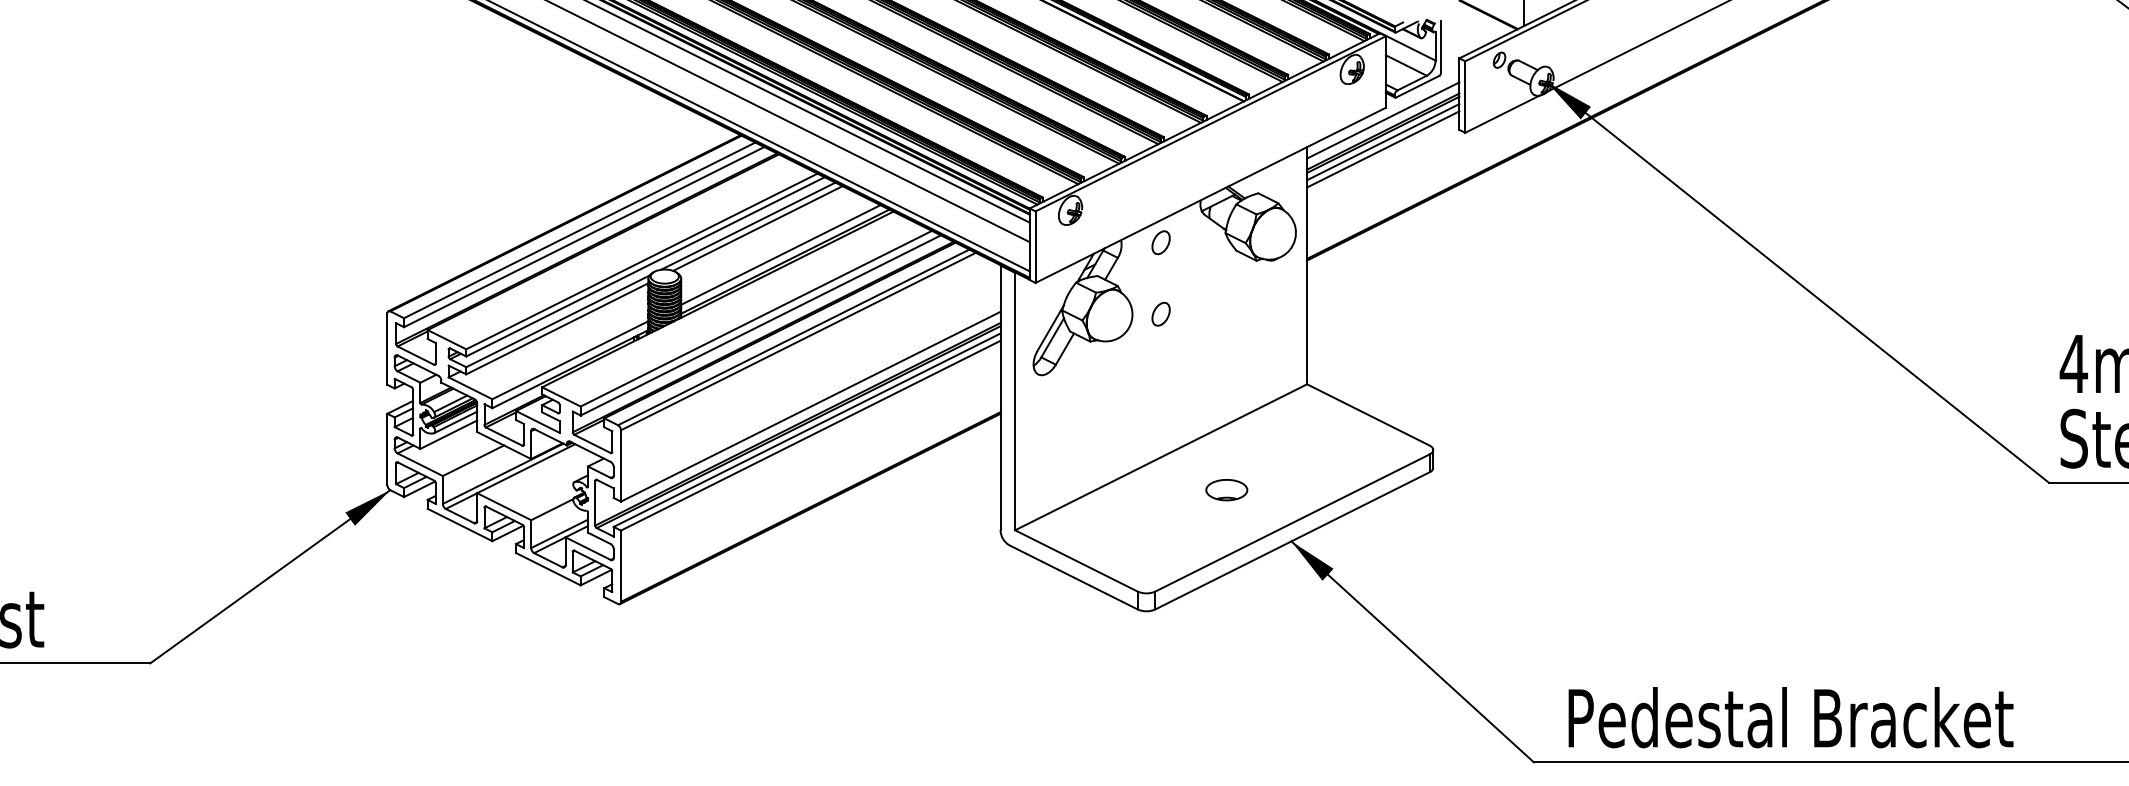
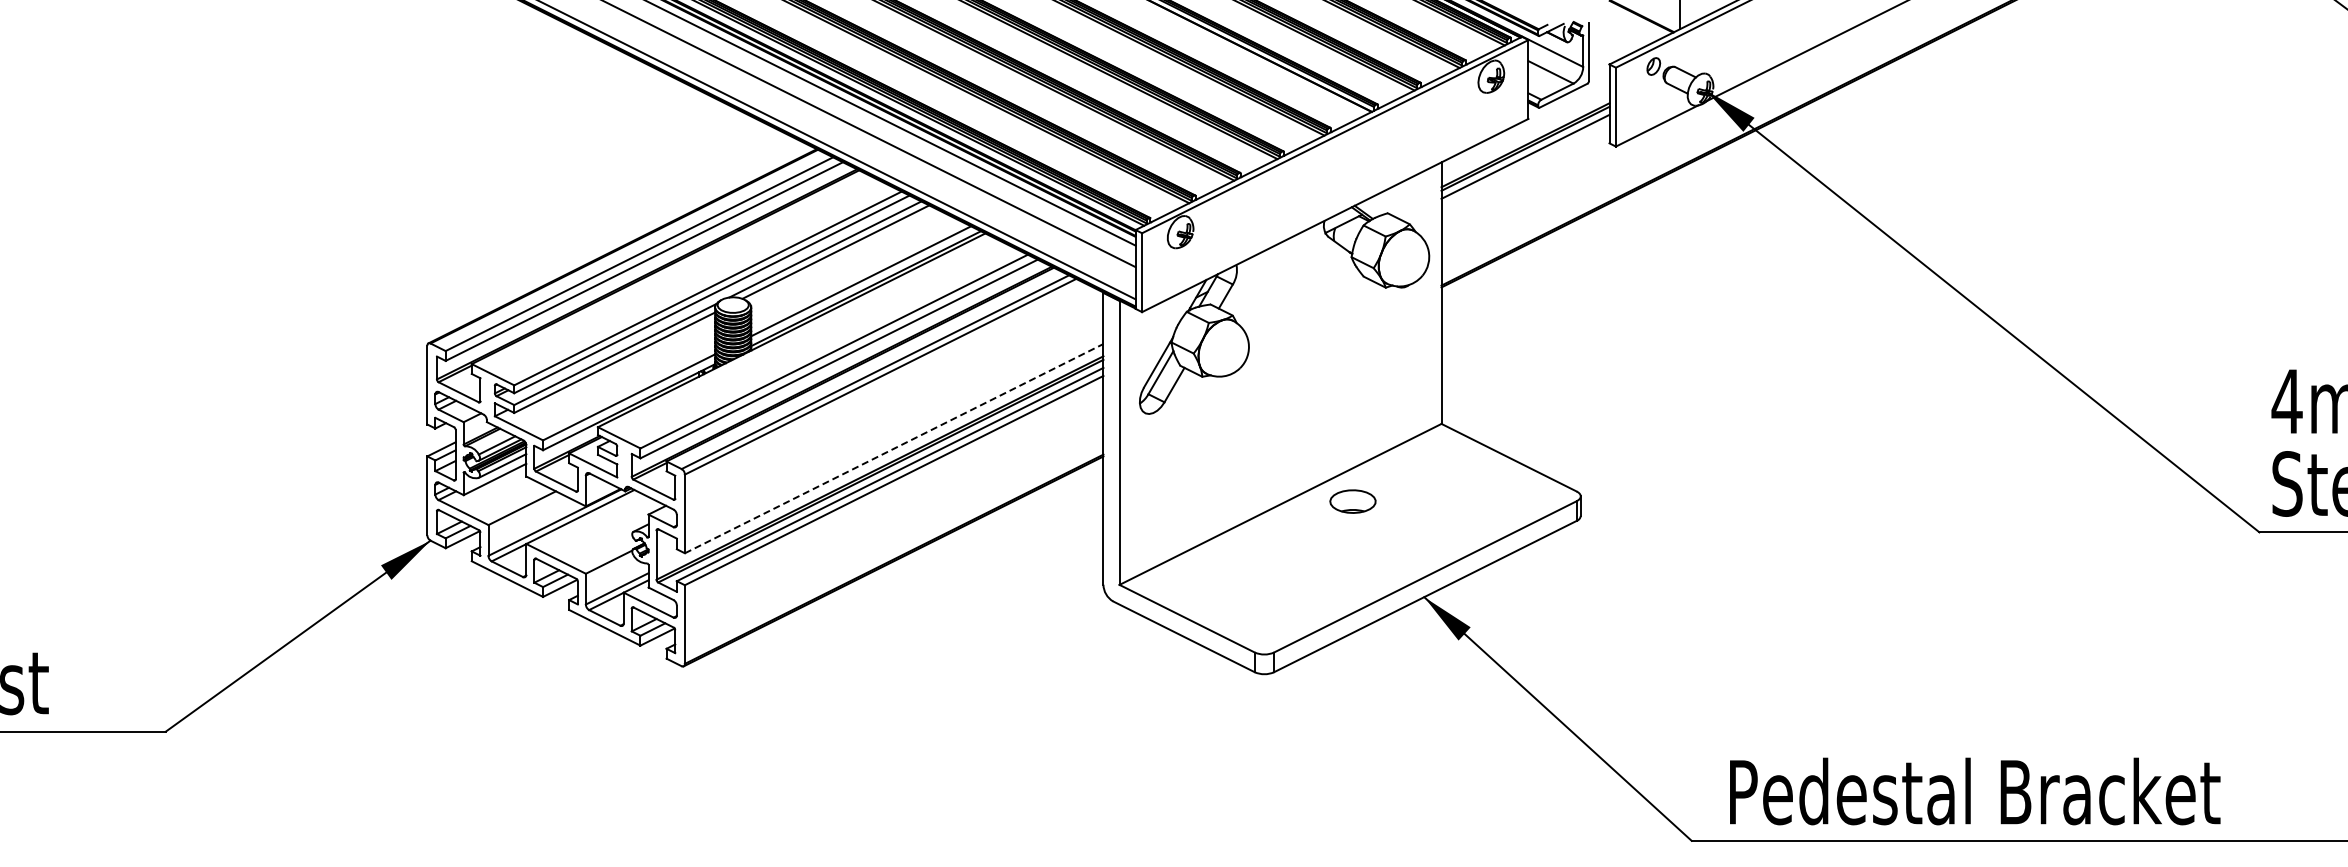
line: (1383, 120) -> (1525, 132), removed
line: (1383, 149) -> (1525, 164), removed
part: (1161, 242) -> (1280, 267), removed
part: (1161, 314) -> (1280, 346), removed
line: (811, 406) -> (894, 448), solid -> dashed
part: (1226, 490) -> (1352, 501), moved

